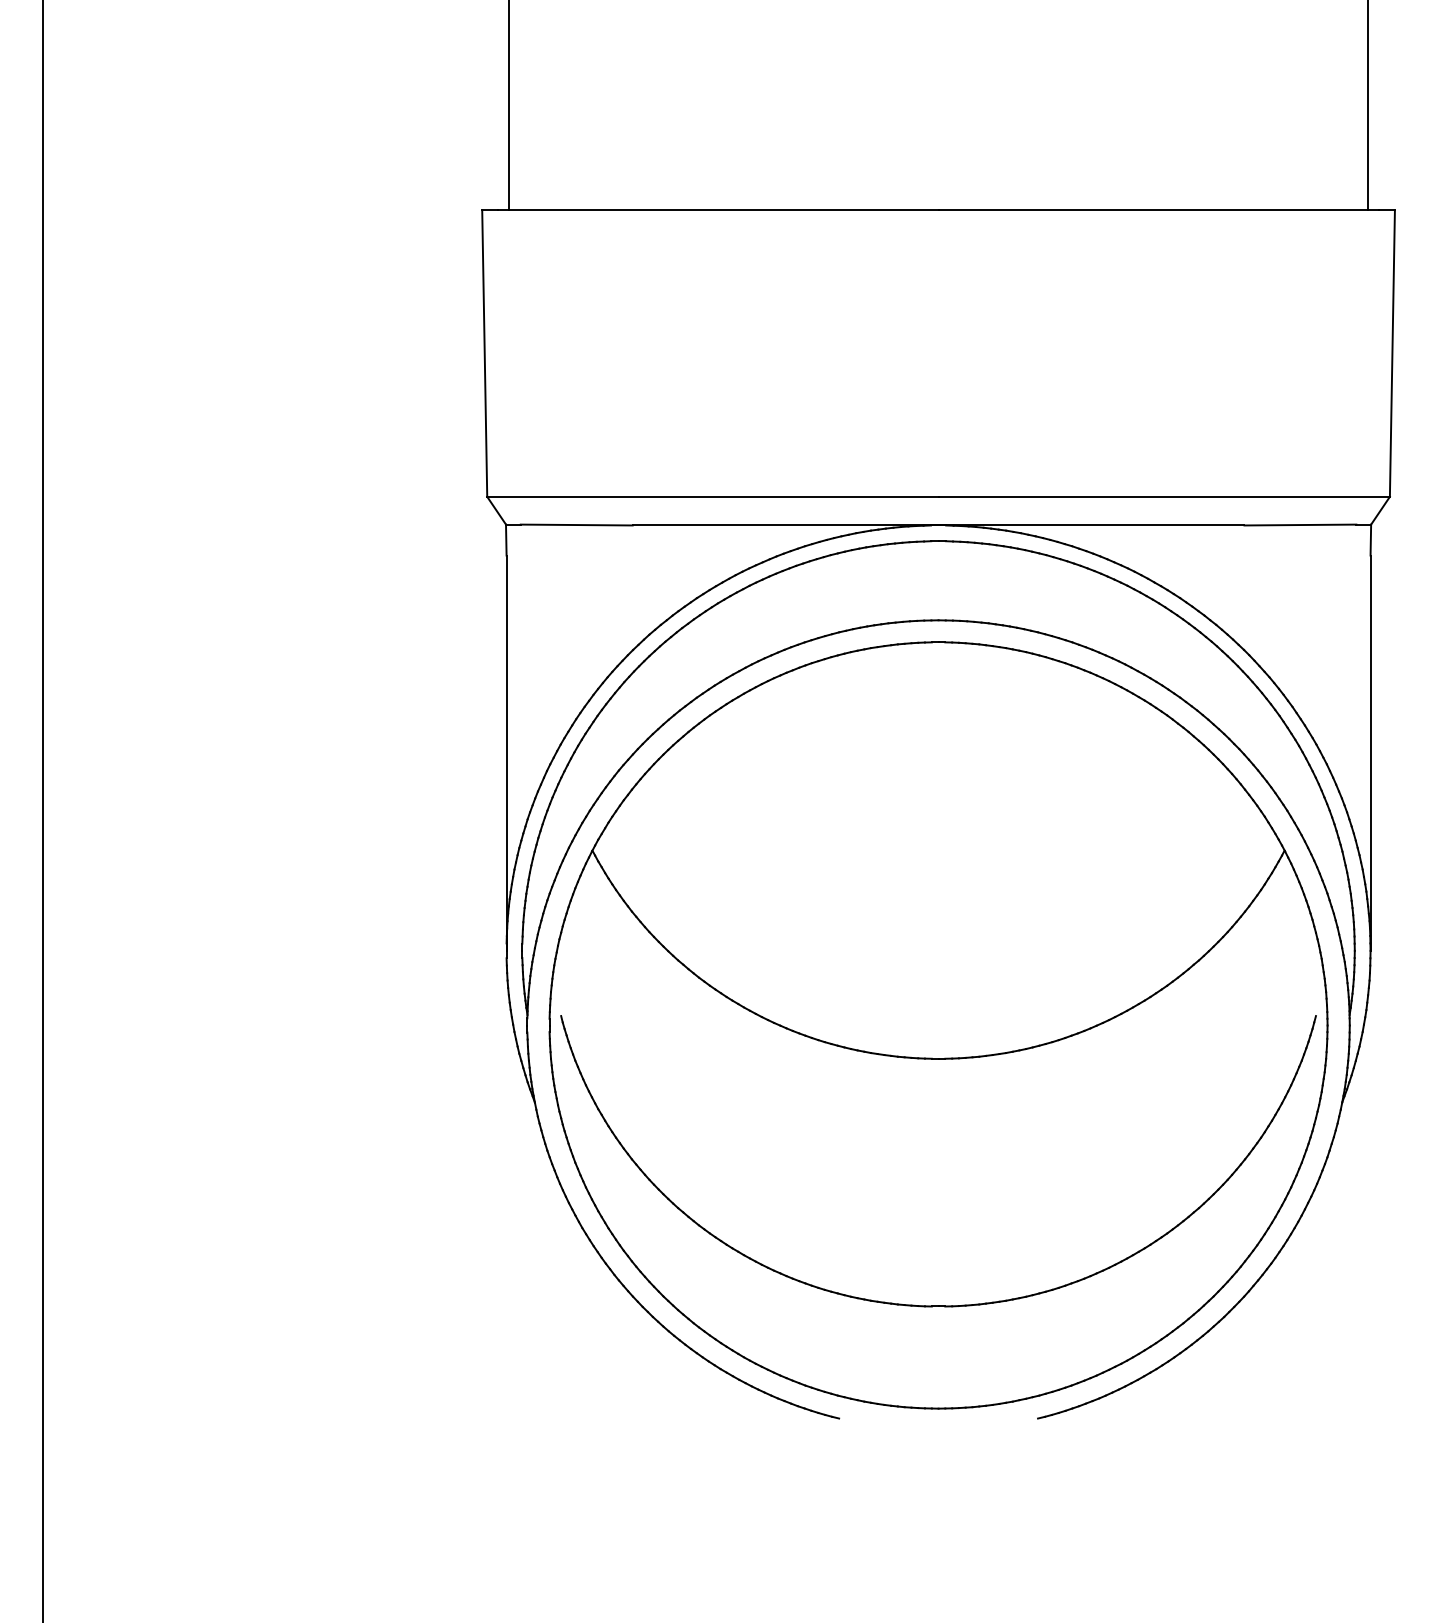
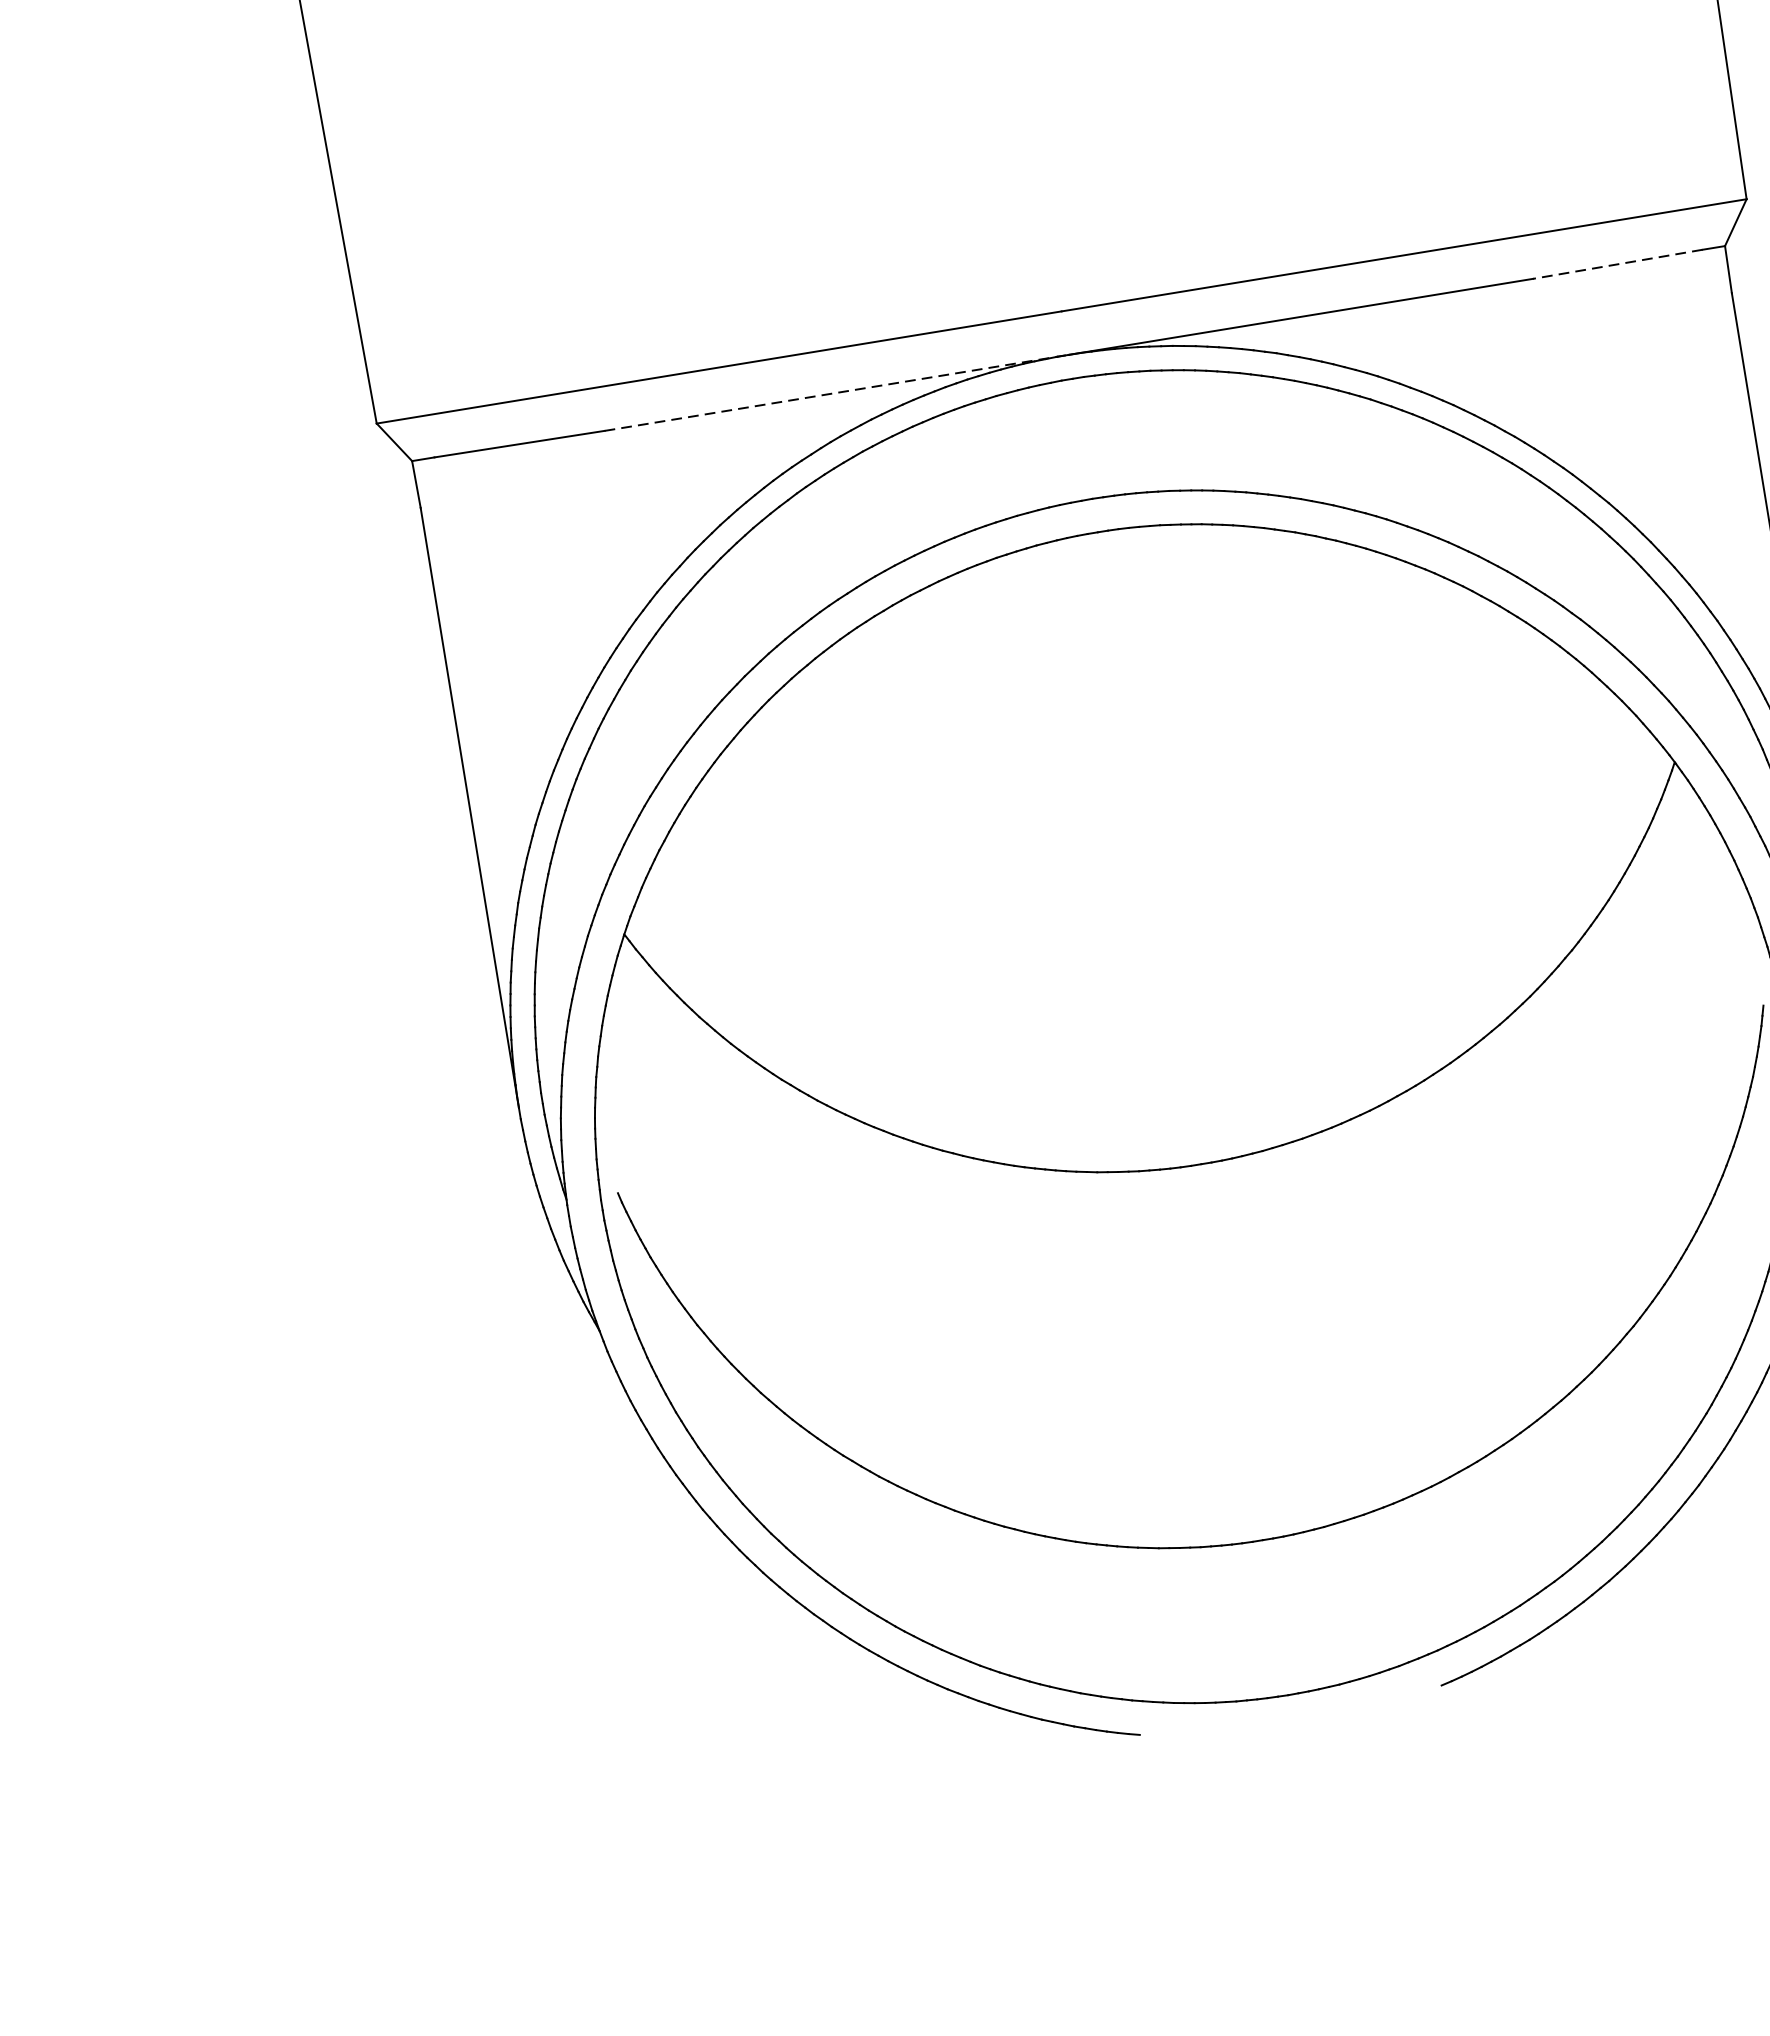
line: (785, 525) -> (836, 392), solid -> dashed
line: (1300, 525) -> (1618, 264), solid -> dashed

